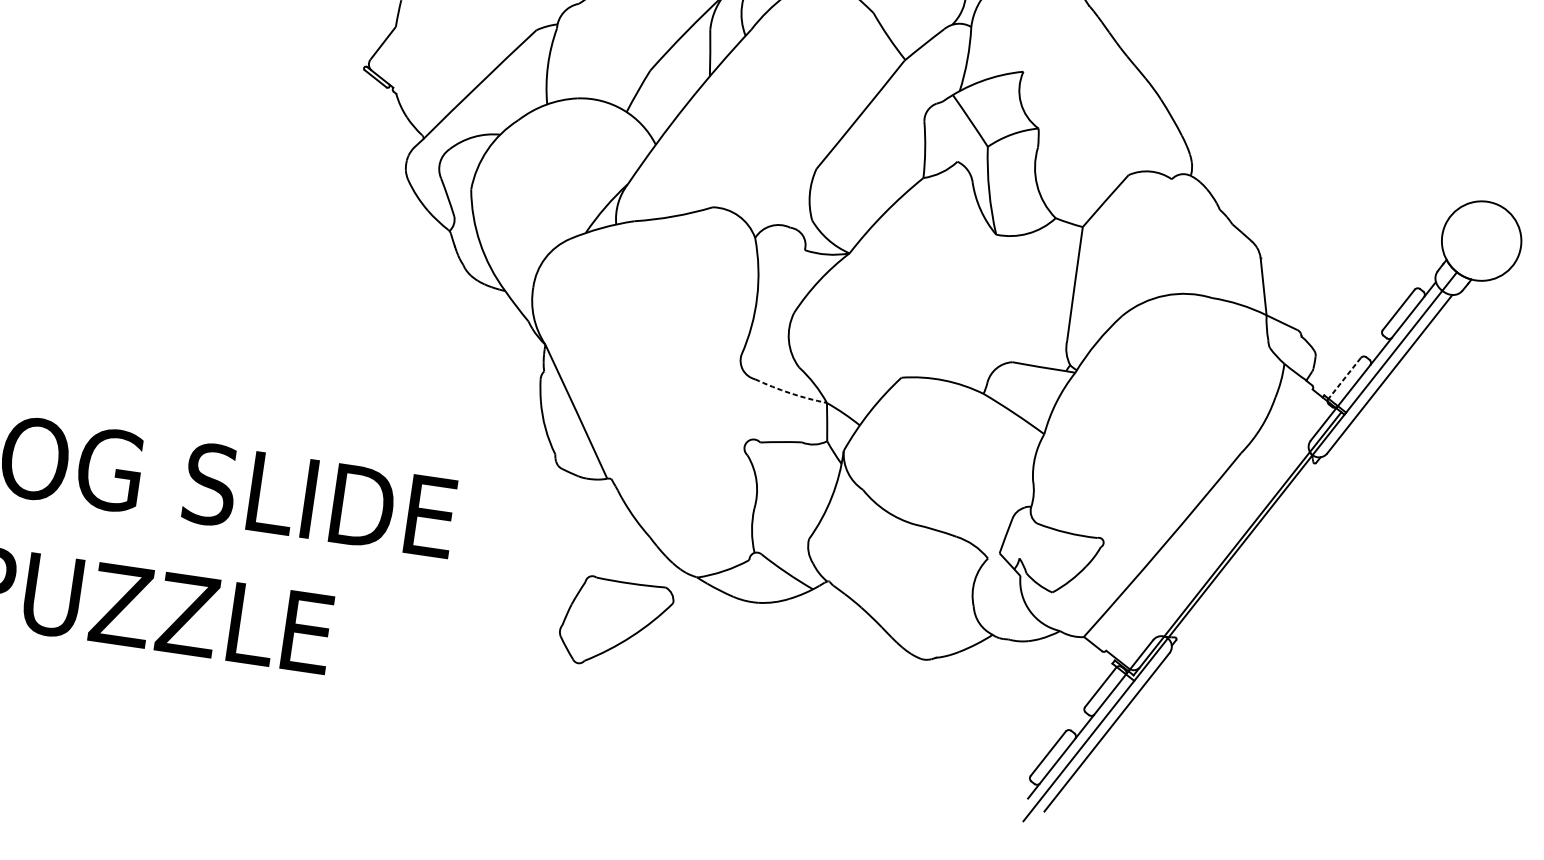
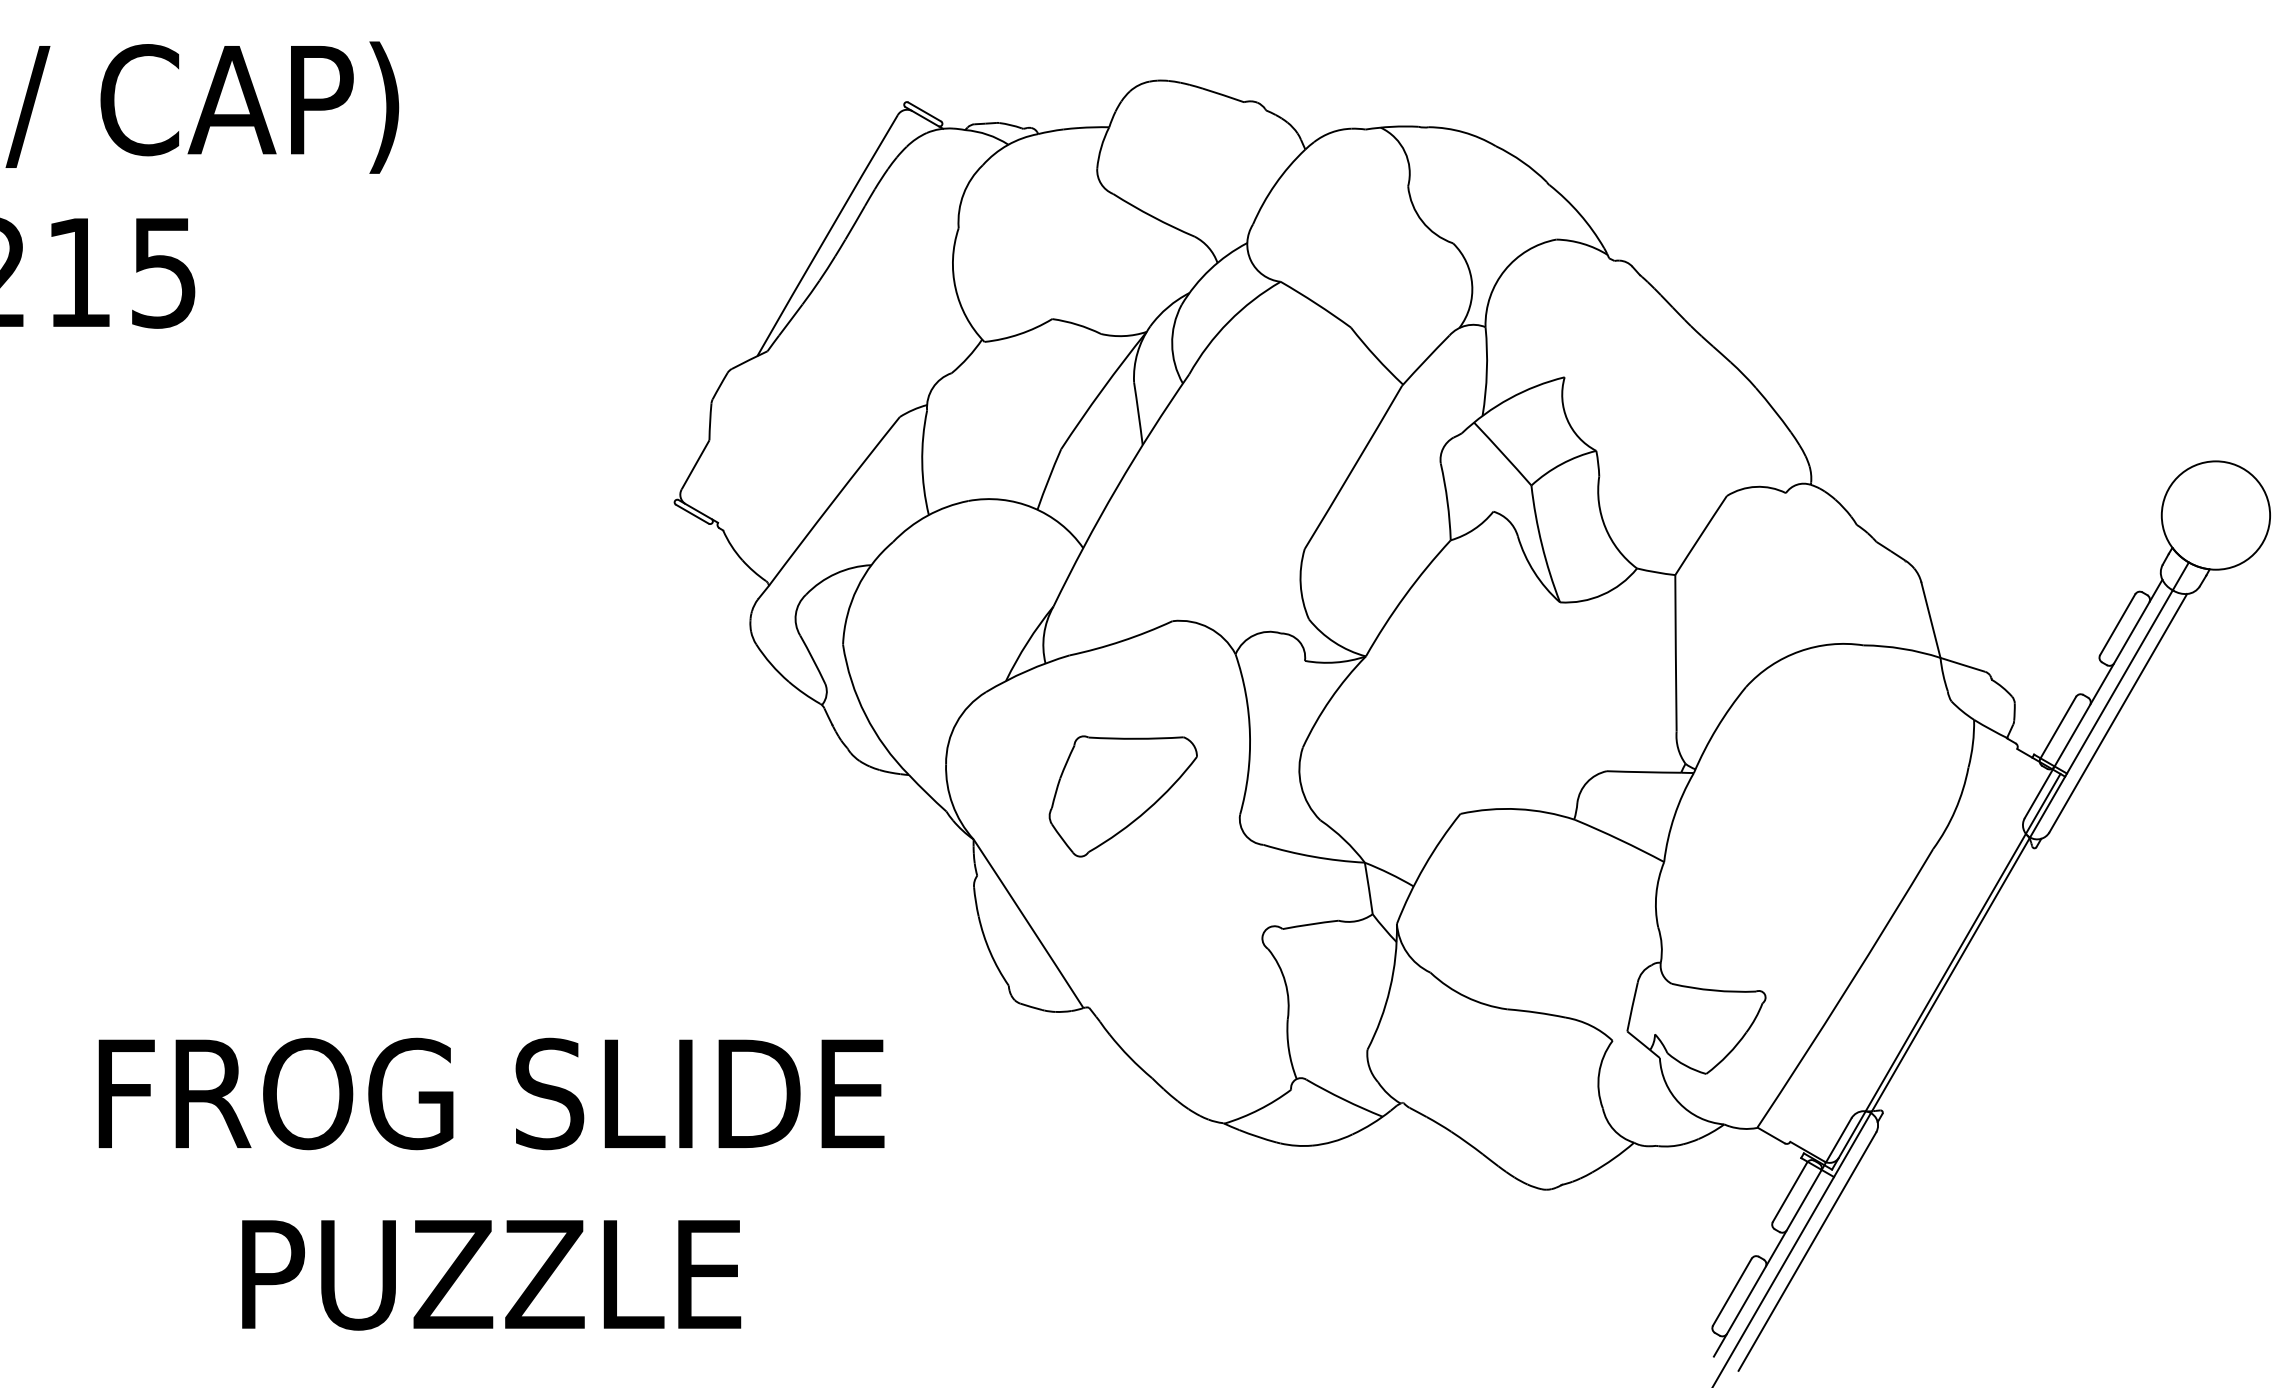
line: (1344, 378) -> (2058, 727), dashed -> solid
arc: (790, 393) -> (1313, 856), dashed -> solid
part: (615, 624) -> (1122, 796), moved

